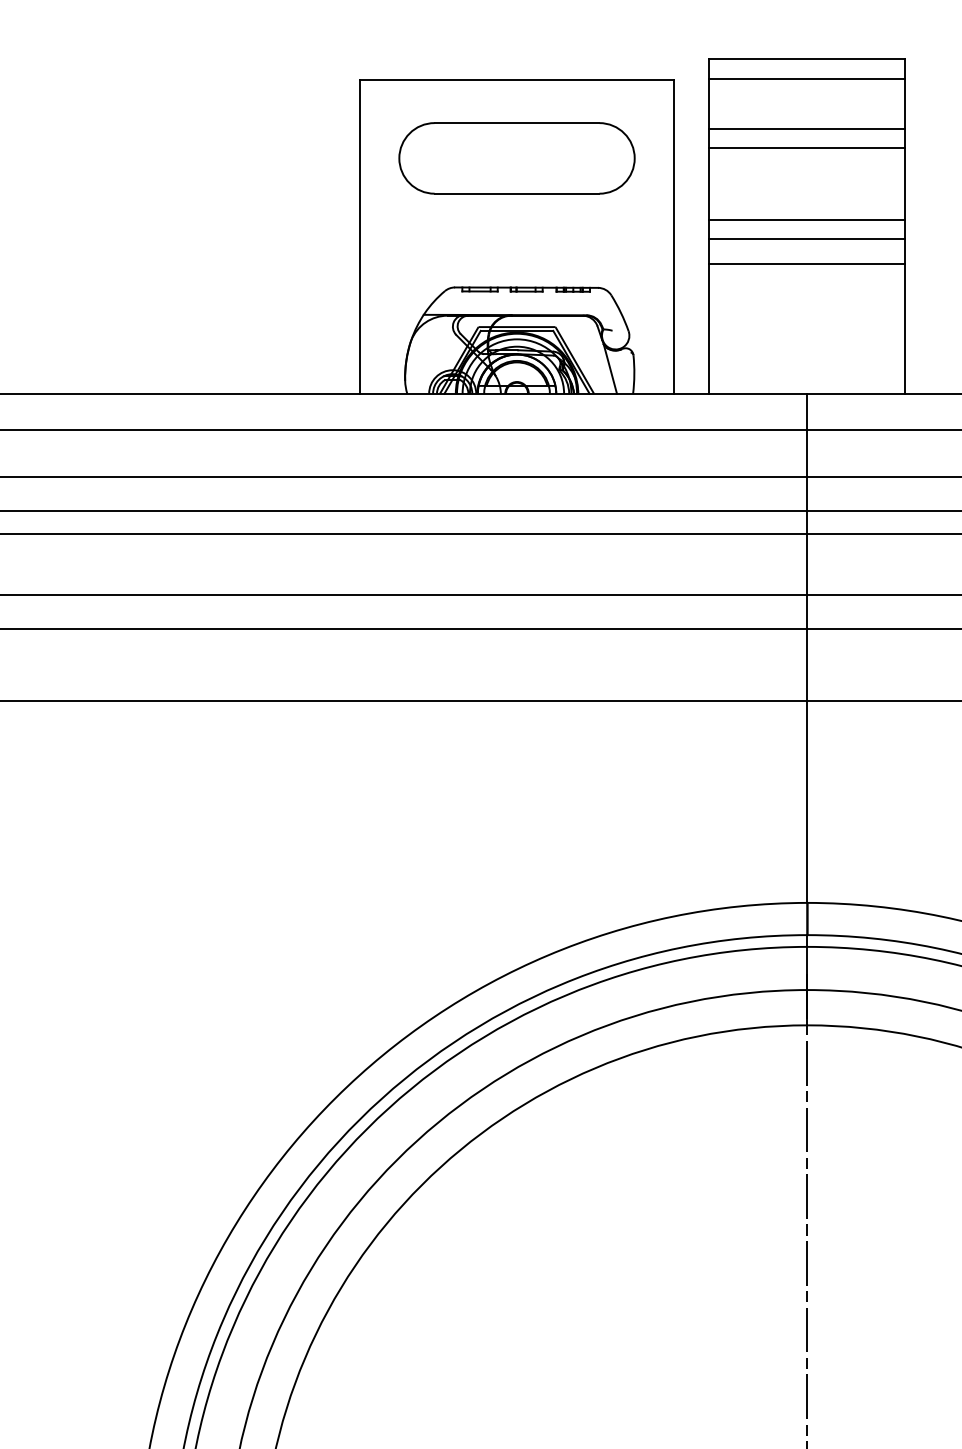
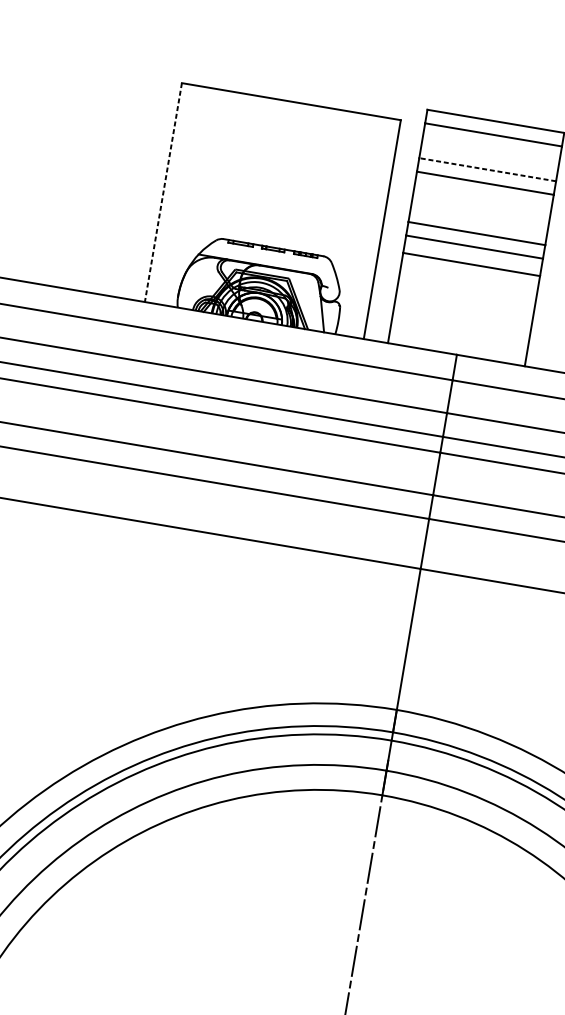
line: (806, 128) -> (487, 169), solid -> dashed
part: (516, 158) -> (281, 156), removed
line: (360, 236) -> (163, 192), solid -> dashed

